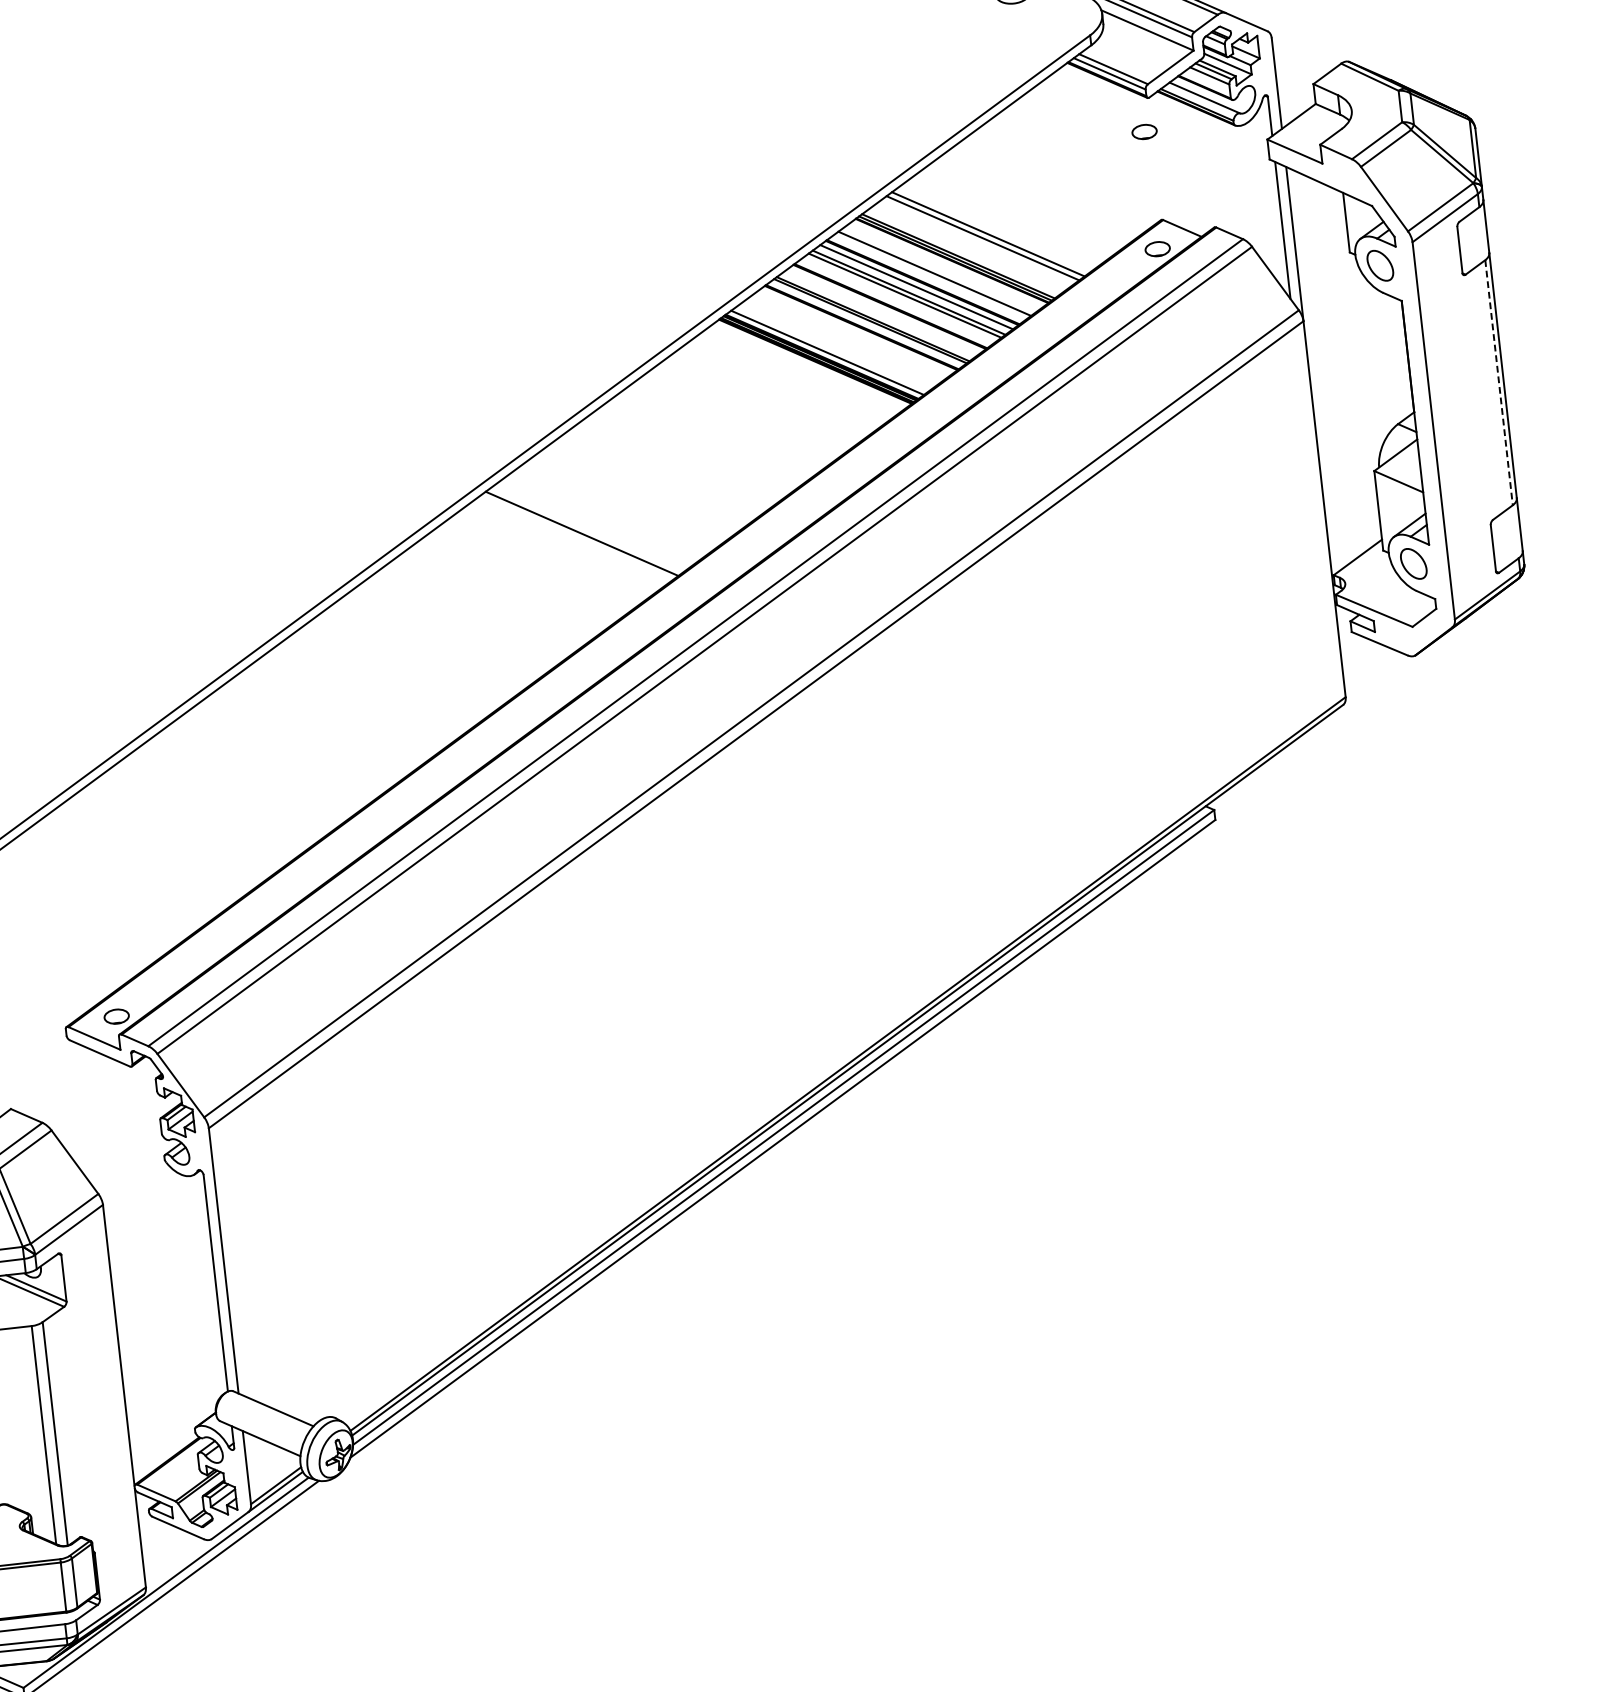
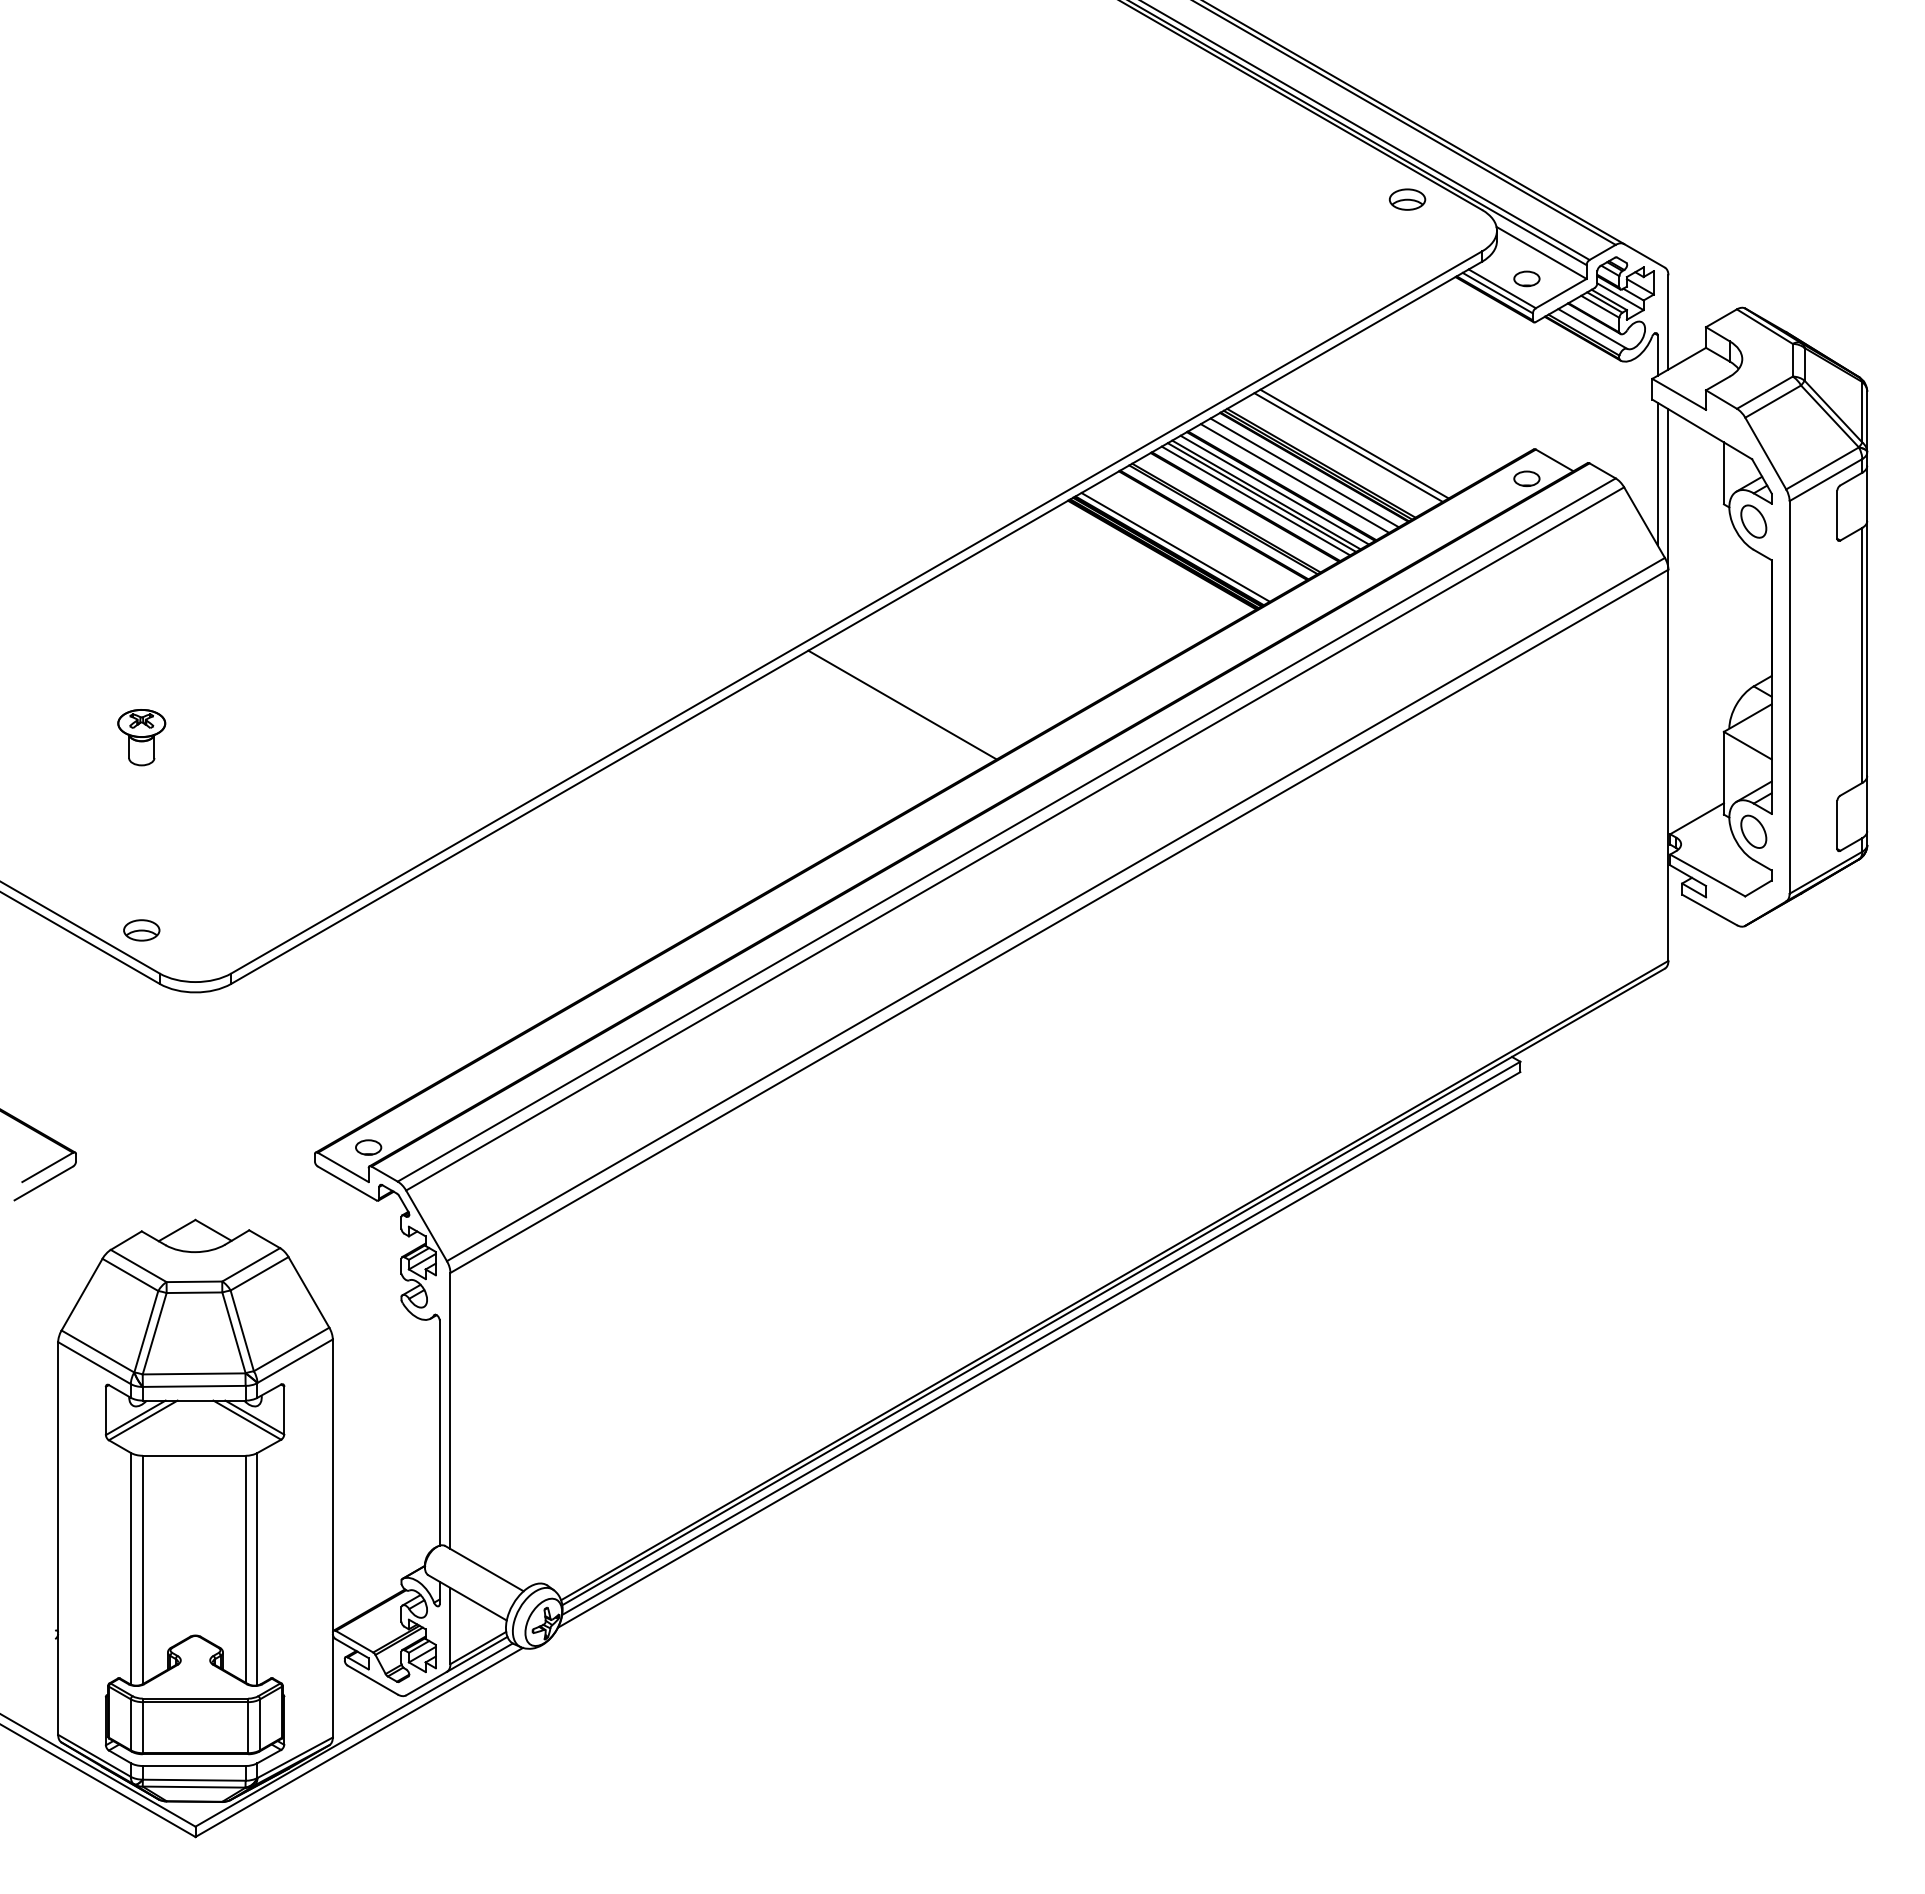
part: (1144, 131) -> (1526, 278), moved
line: (943, 267) -> (1304, 472), added
line: (899, 299) -> (1255, 500), added
line: (1499, 382) -> (1862, 655), dashed -> solid

